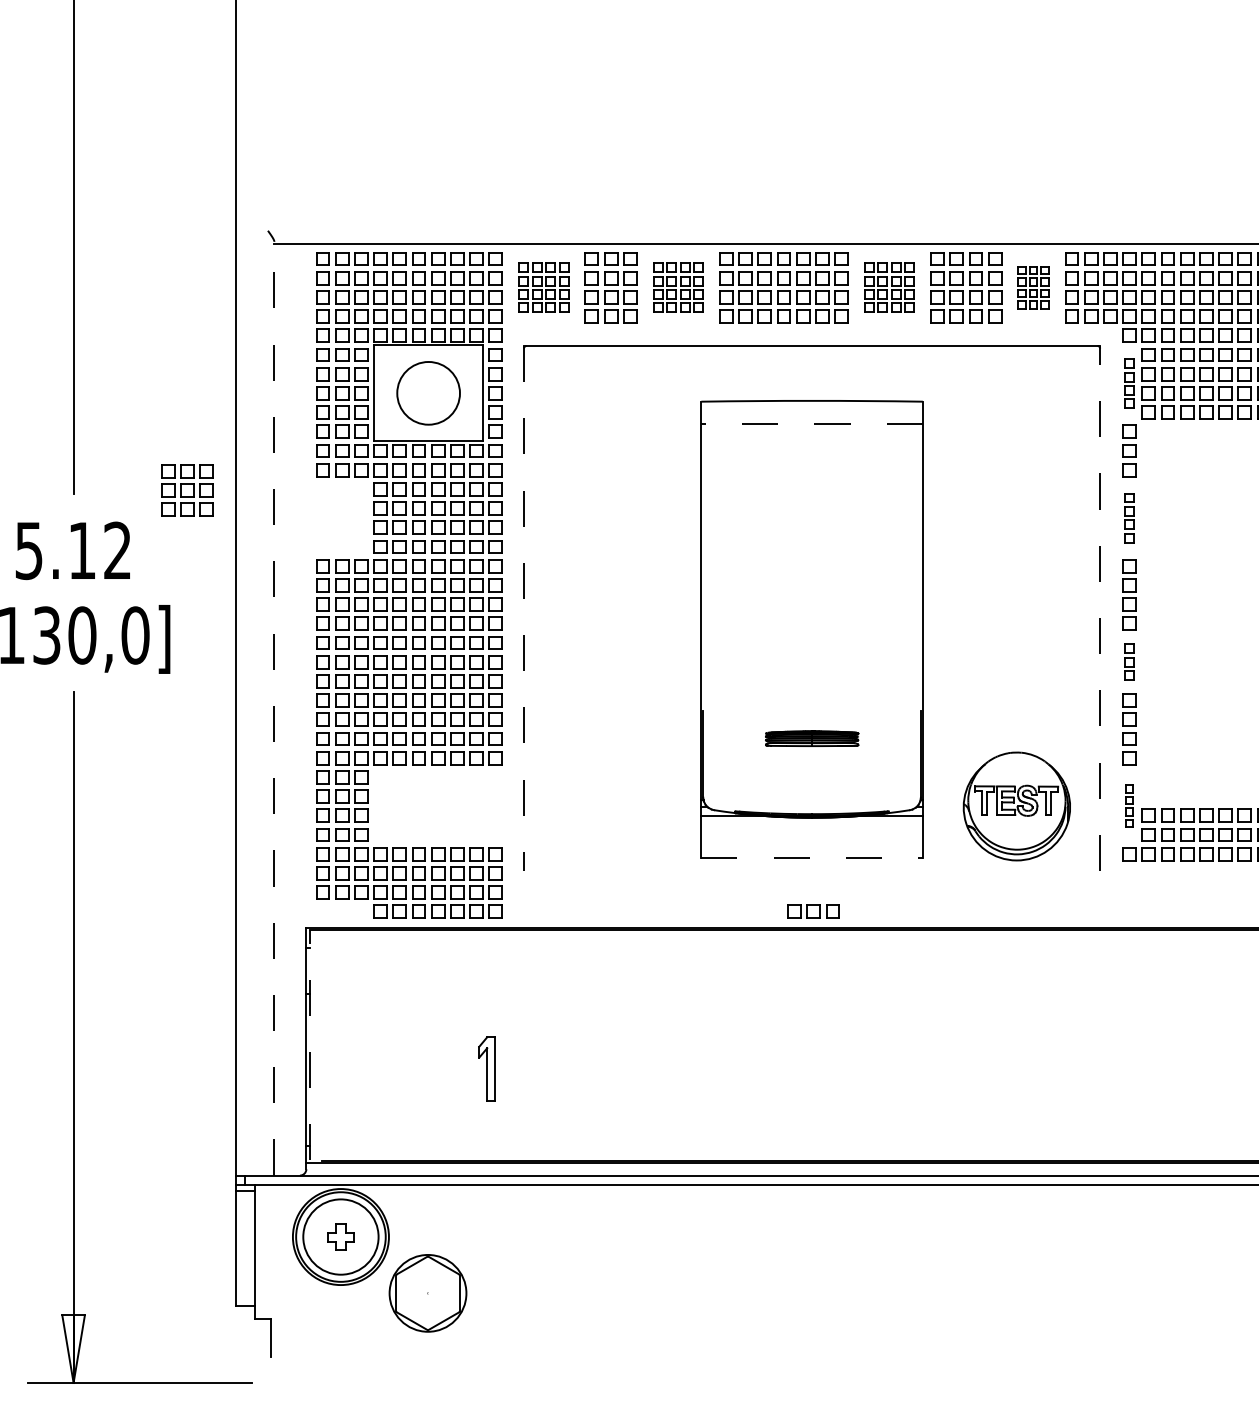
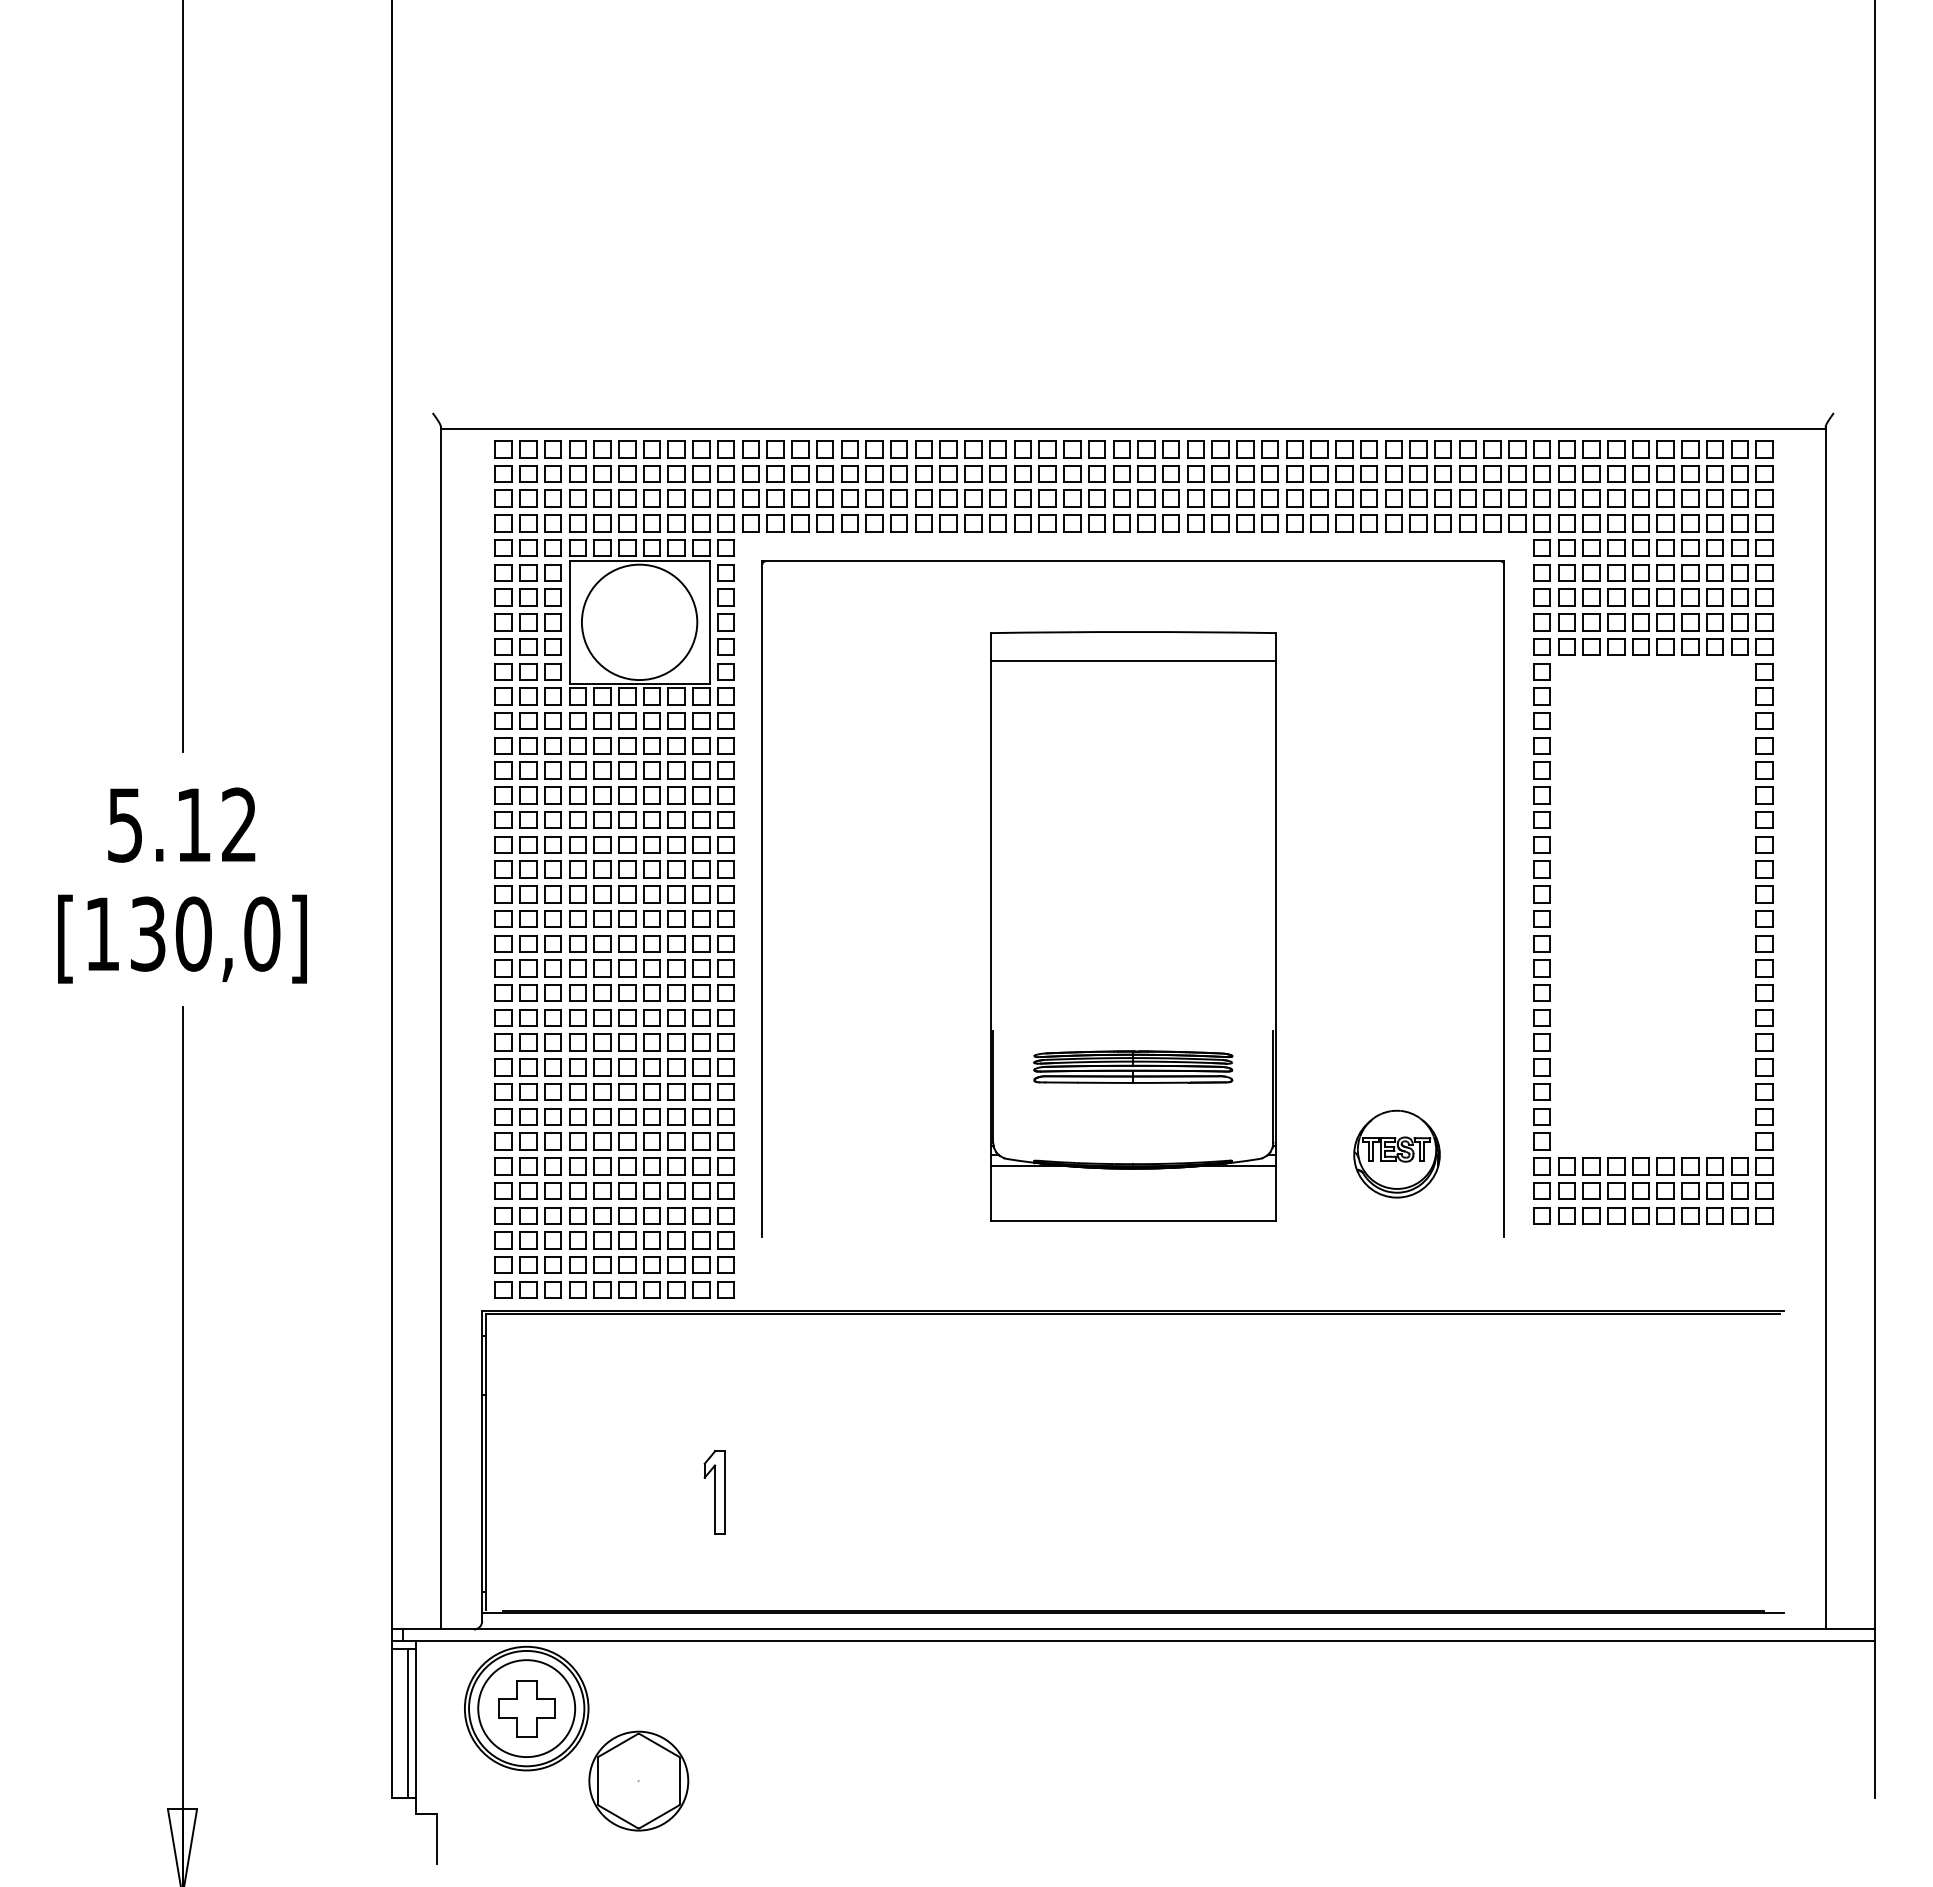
part: (543, 287) -> (787, 486), size x1.43
part: (677, 287) -> (960, 486), size x1.43
part: (889, 287) -> (1232, 486), size x1.43
part: (1033, 287) -> (1418, 486), size x1.67
part: (1129, 383) -> (1541, 609), size x1.43
circle: (428, 393) -> (639, 622), size x1.43
line: (812, 423) -> (1133, 661), dashed -> solid
part: (186, 490) -> (328, 747), removed
part: (341, 517) -> (527, 782), added
part: (1129, 517) -> (1541, 782), size x1.43
line: (524, 608) -> (762, 899), dashed -> solid
line: (1100, 608) -> (1504, 899), dashed -> solid
part: (1129, 662) -> (1541, 968), size x1.43
line: (274, 708) -> (441, 1027), dashed -> solid
part: (812, 738) -> (1133, 1066), size x1.67
part: (437, 805) -> (651, 1153), added
part: (1016, 805) -> (1396, 1153), size x0.62
part: (1129, 805) -> (1541, 1153), size x1.67
line: (812, 857) -> (1133, 1220), dashed -> solid
part: (813, 911) -> (527, 1289), moved
line: (309, 1045) -> (486, 1461), dashed -> solid
part: (340, 1236) -> (526, 1708), size x1.67
line: (249, 1248) -> (408, 1723), added

